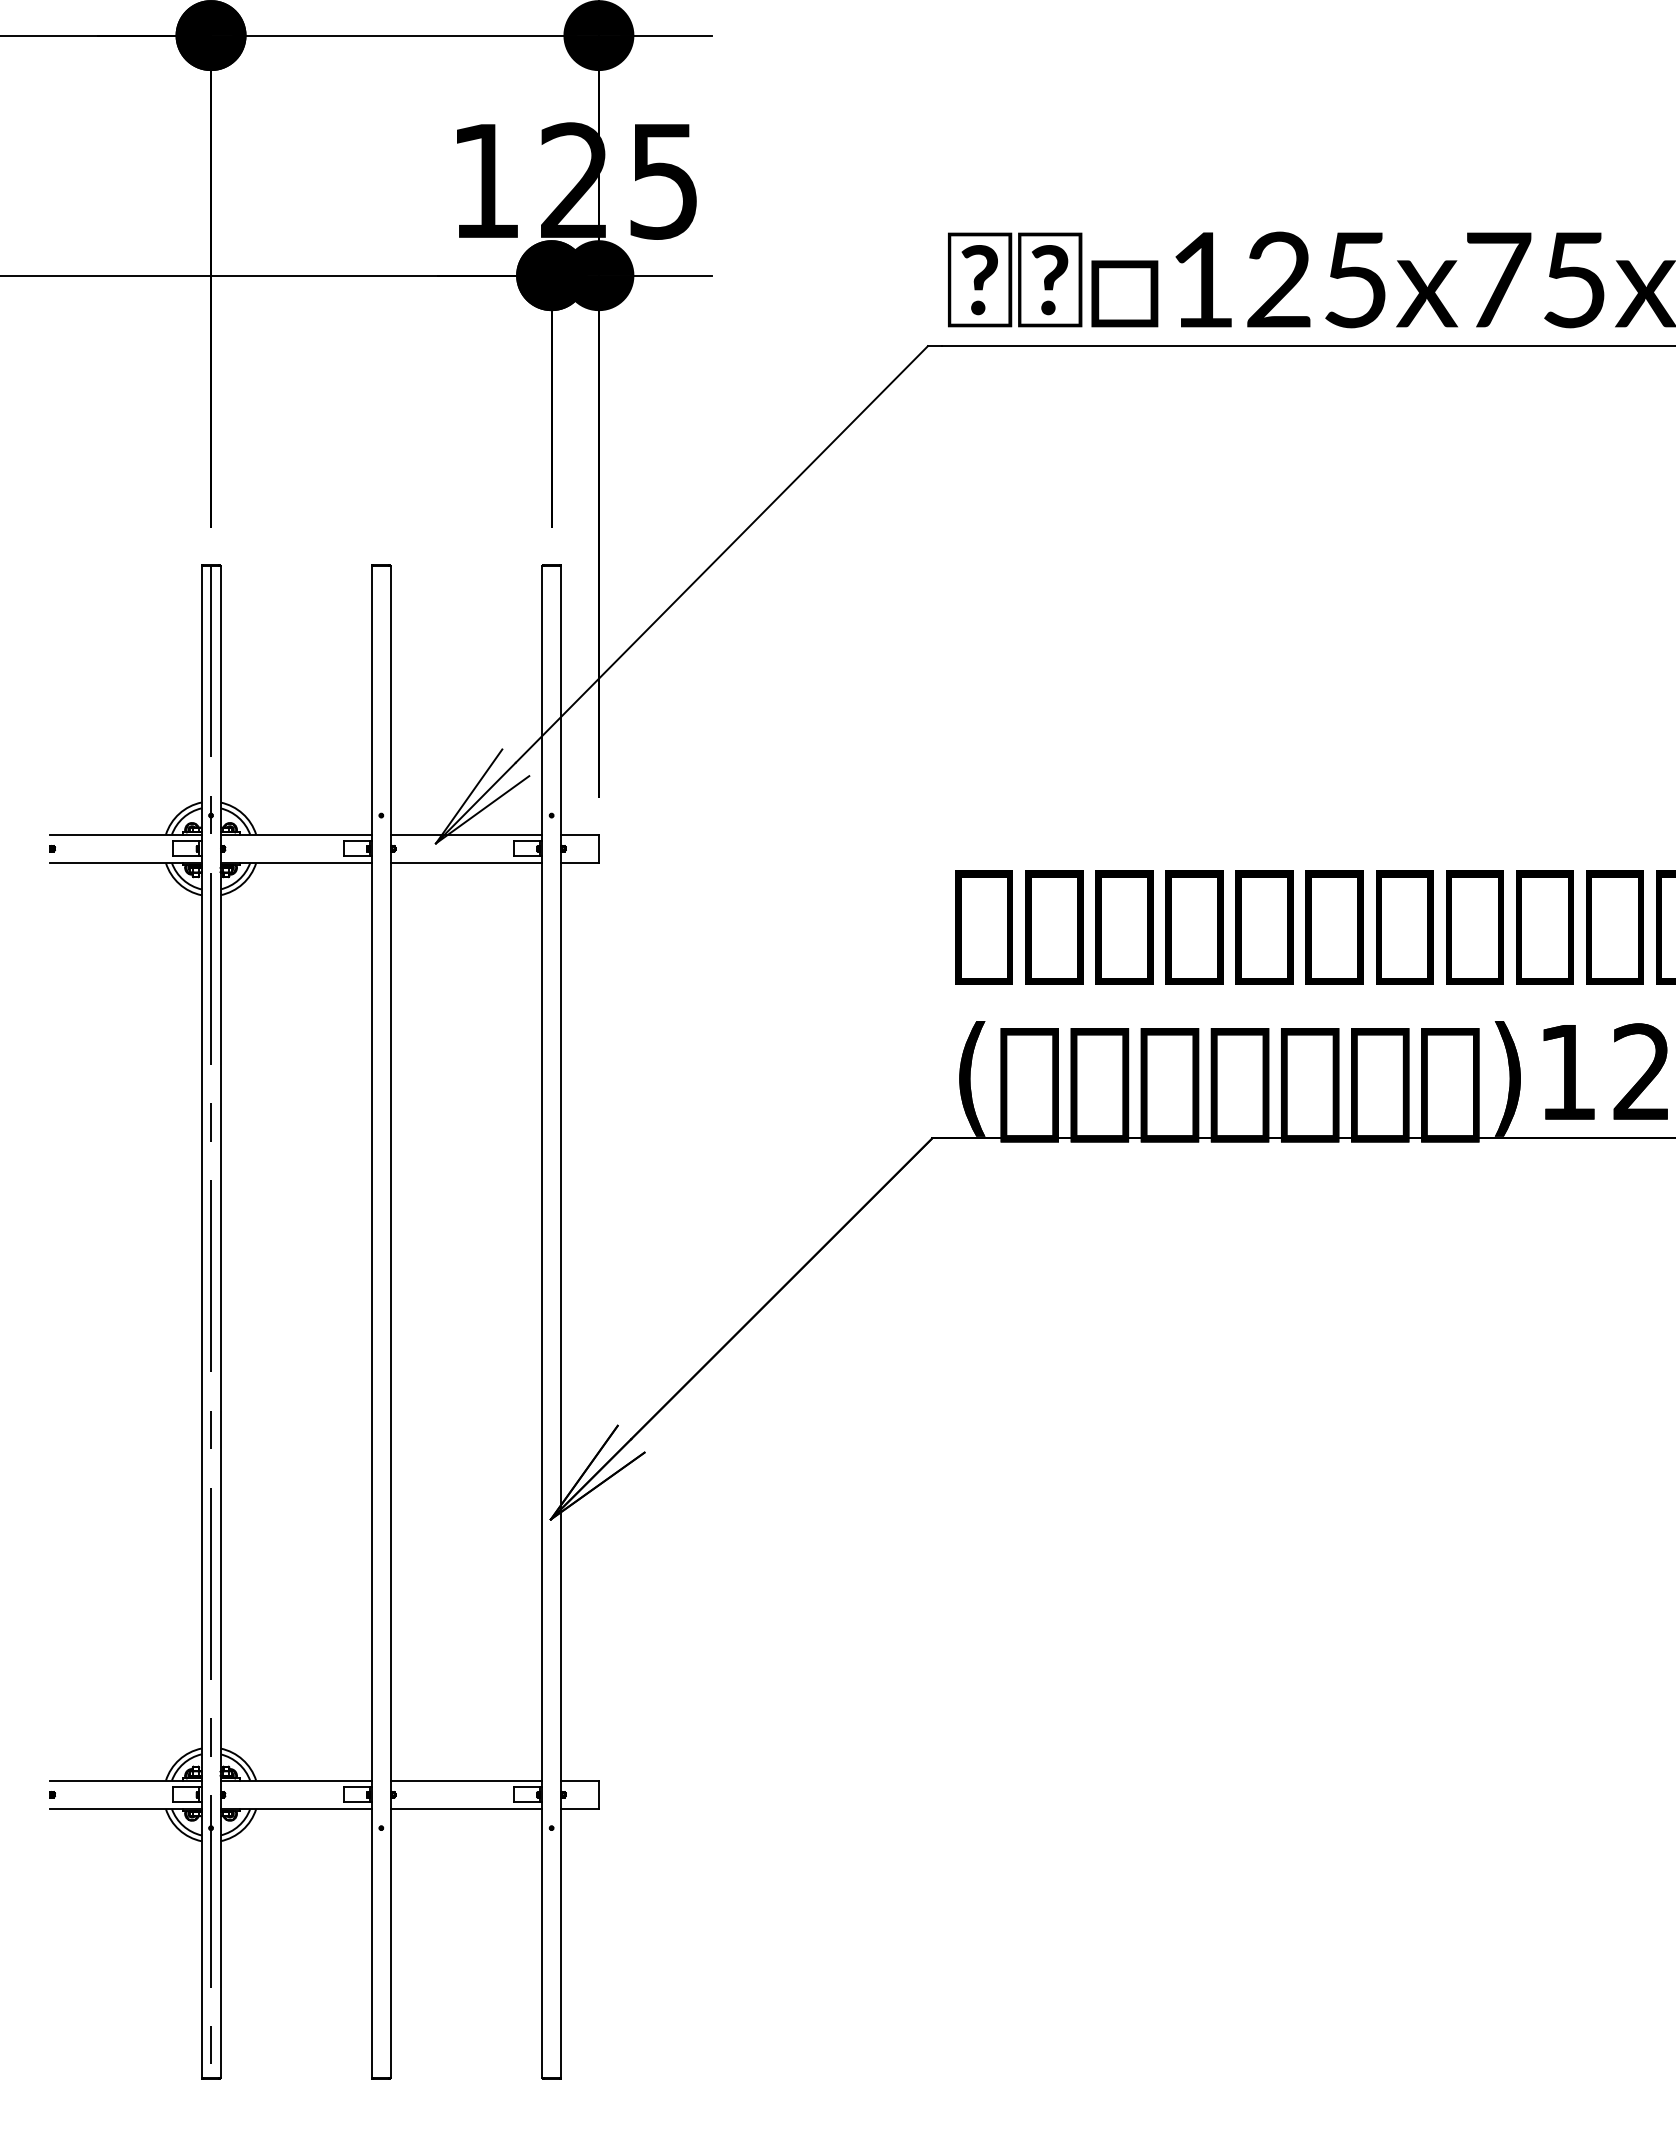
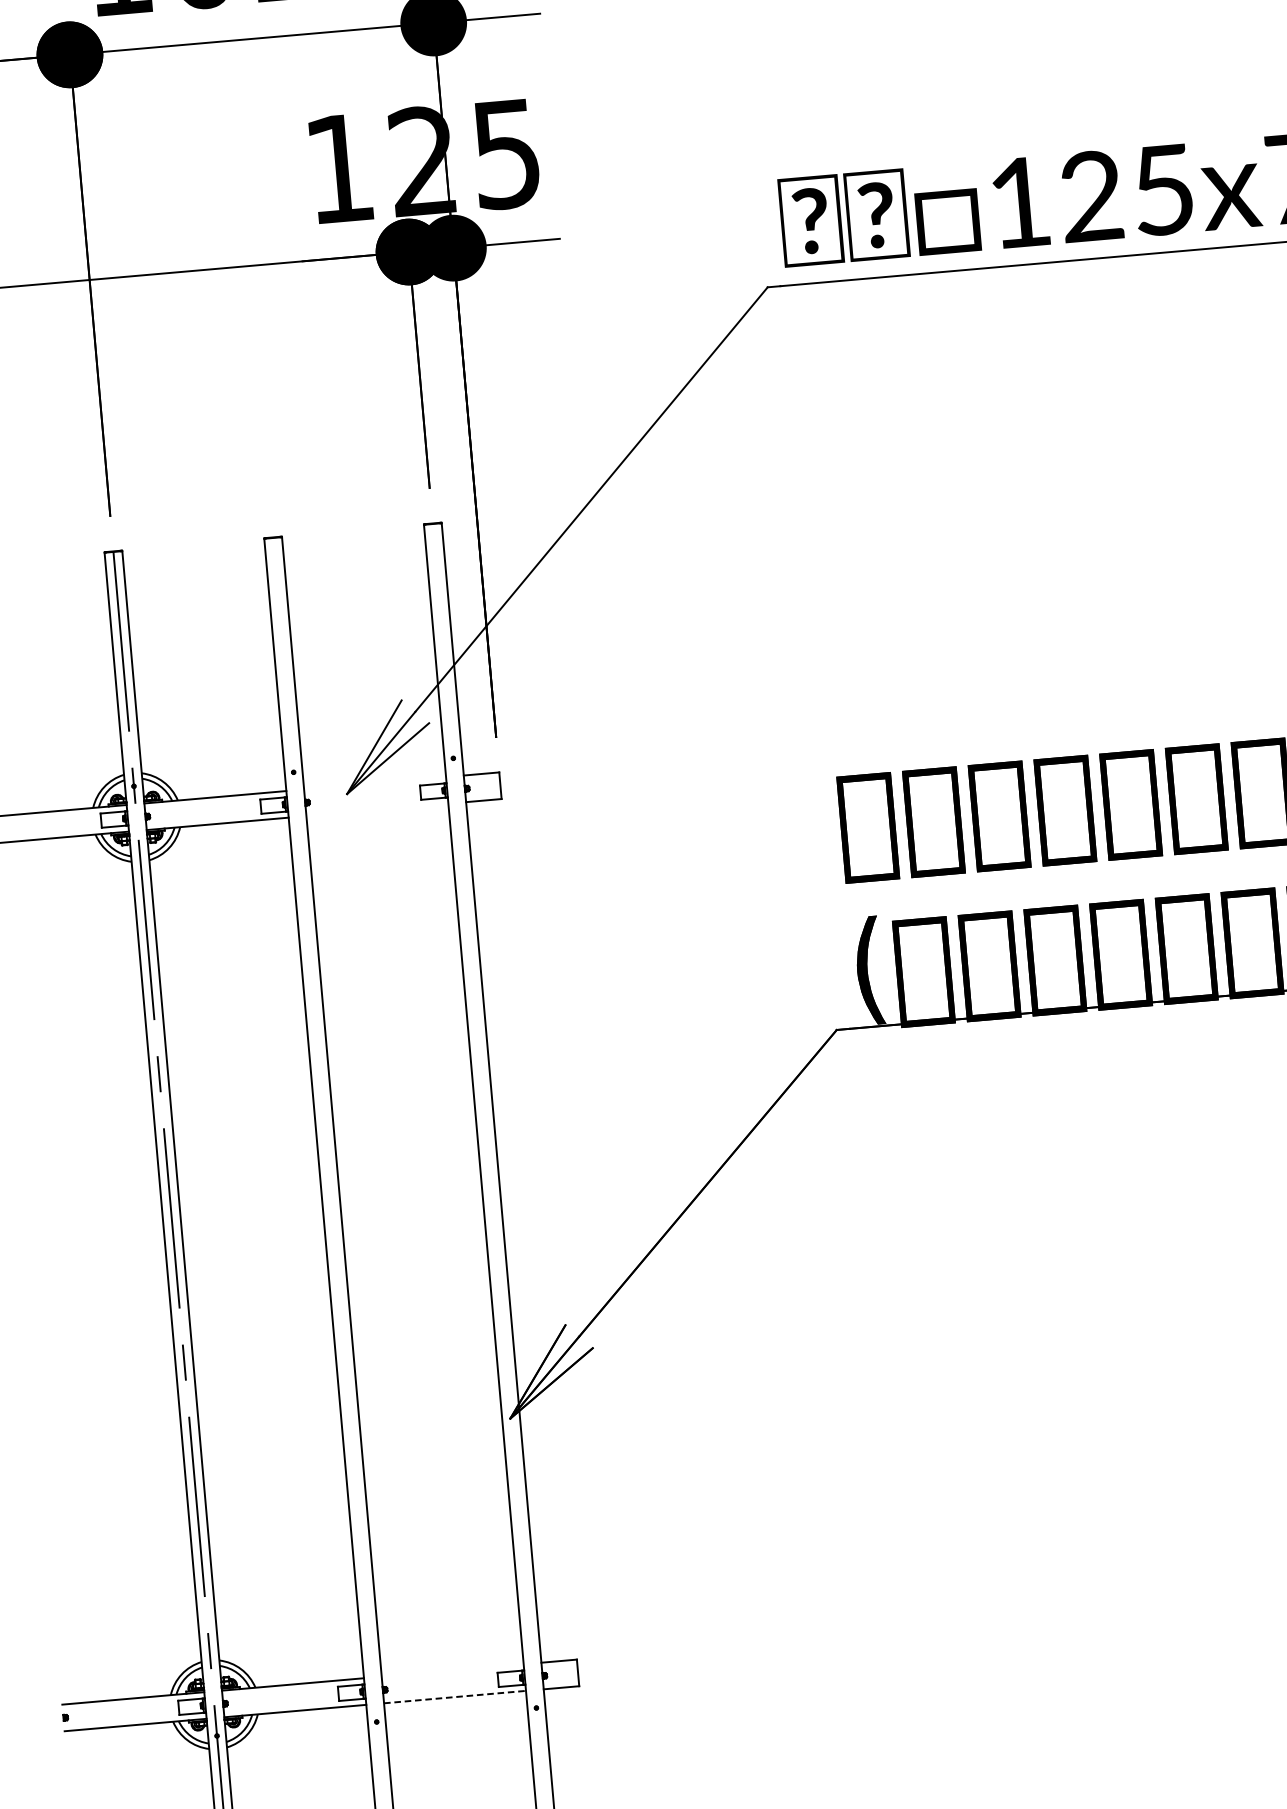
line: (466, 834) -> (375, 783), removed
line: (466, 863) -> (377, 810), removed
line: (466, 1780) -> (452, 1670), removed
line: (466, 1809) -> (455, 1697), solid -> dashed

